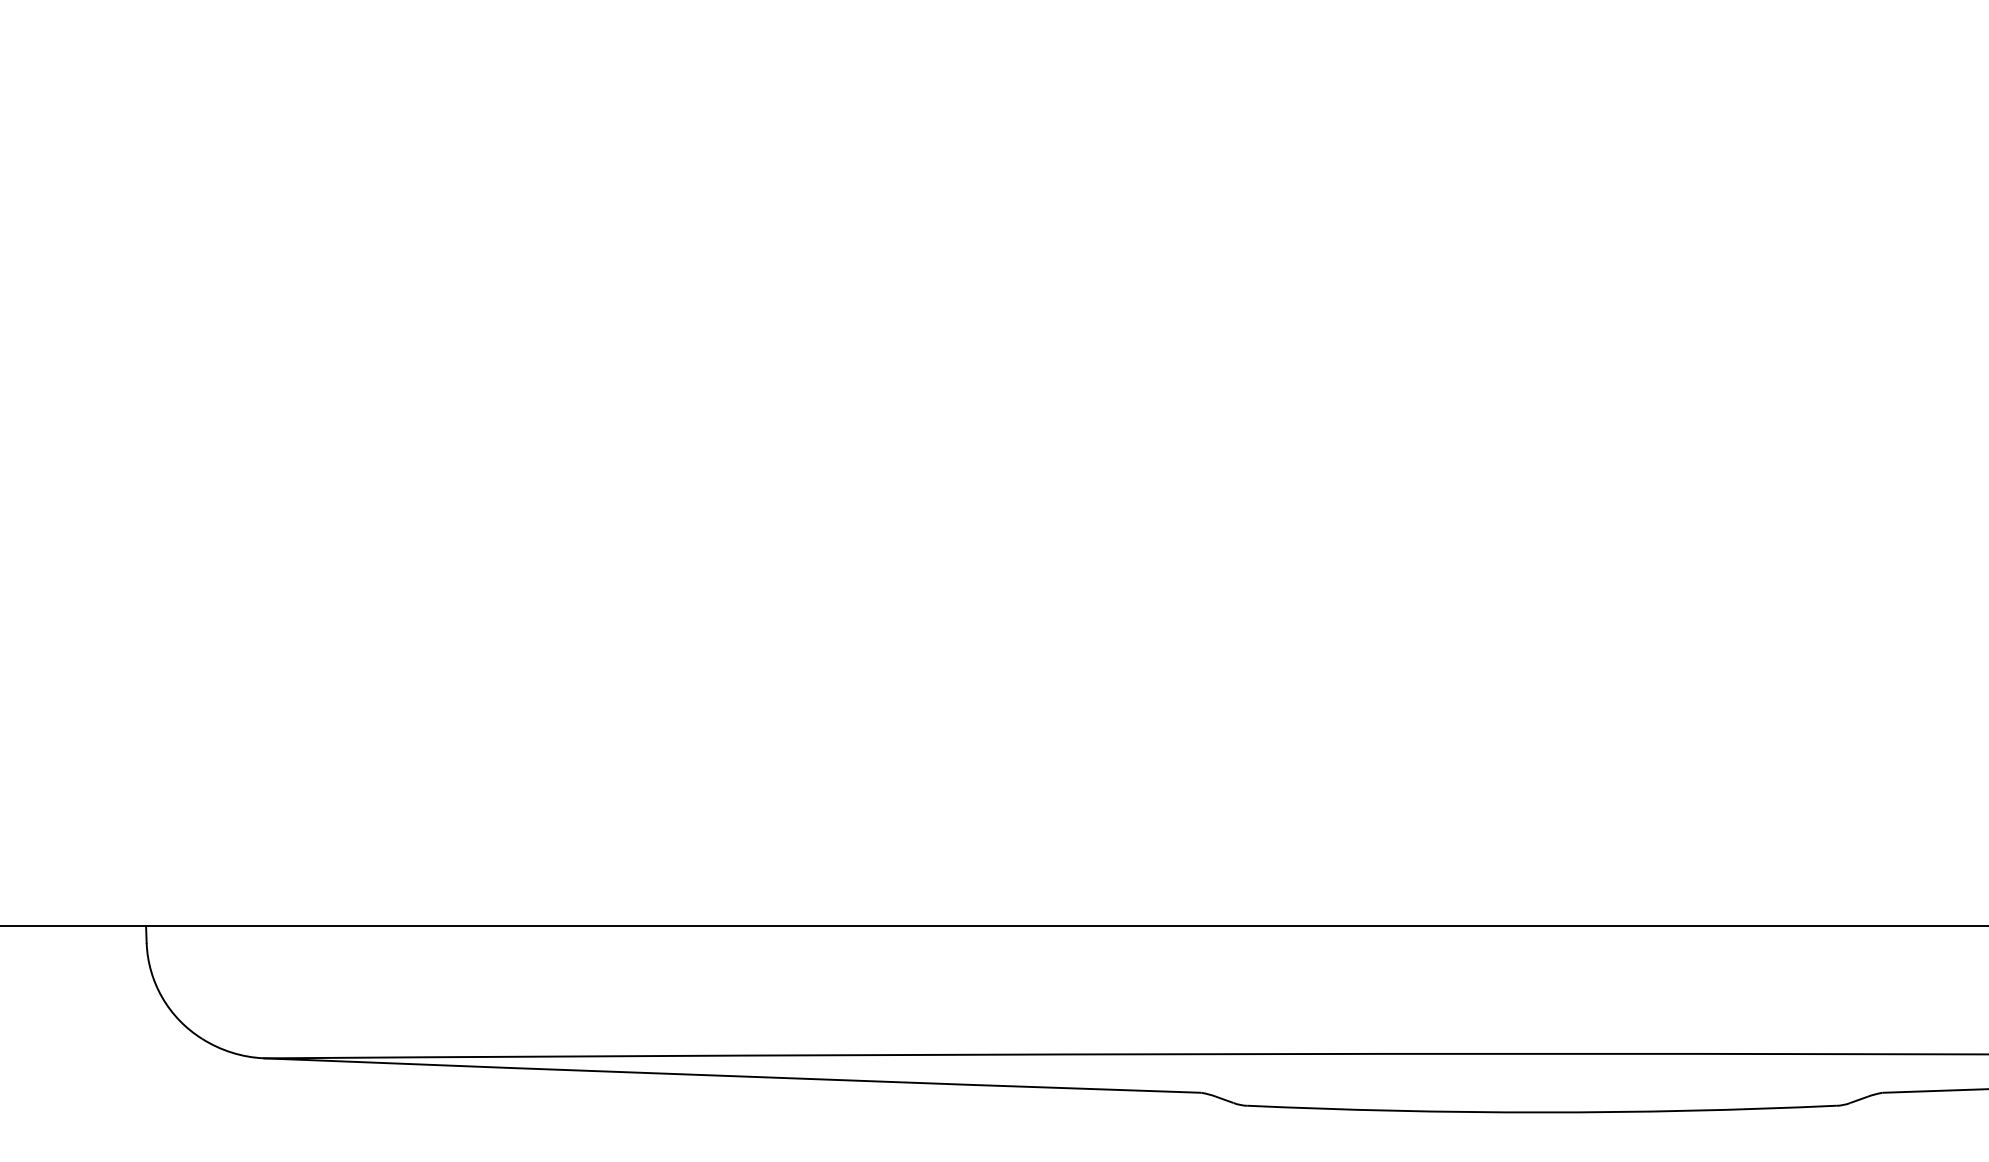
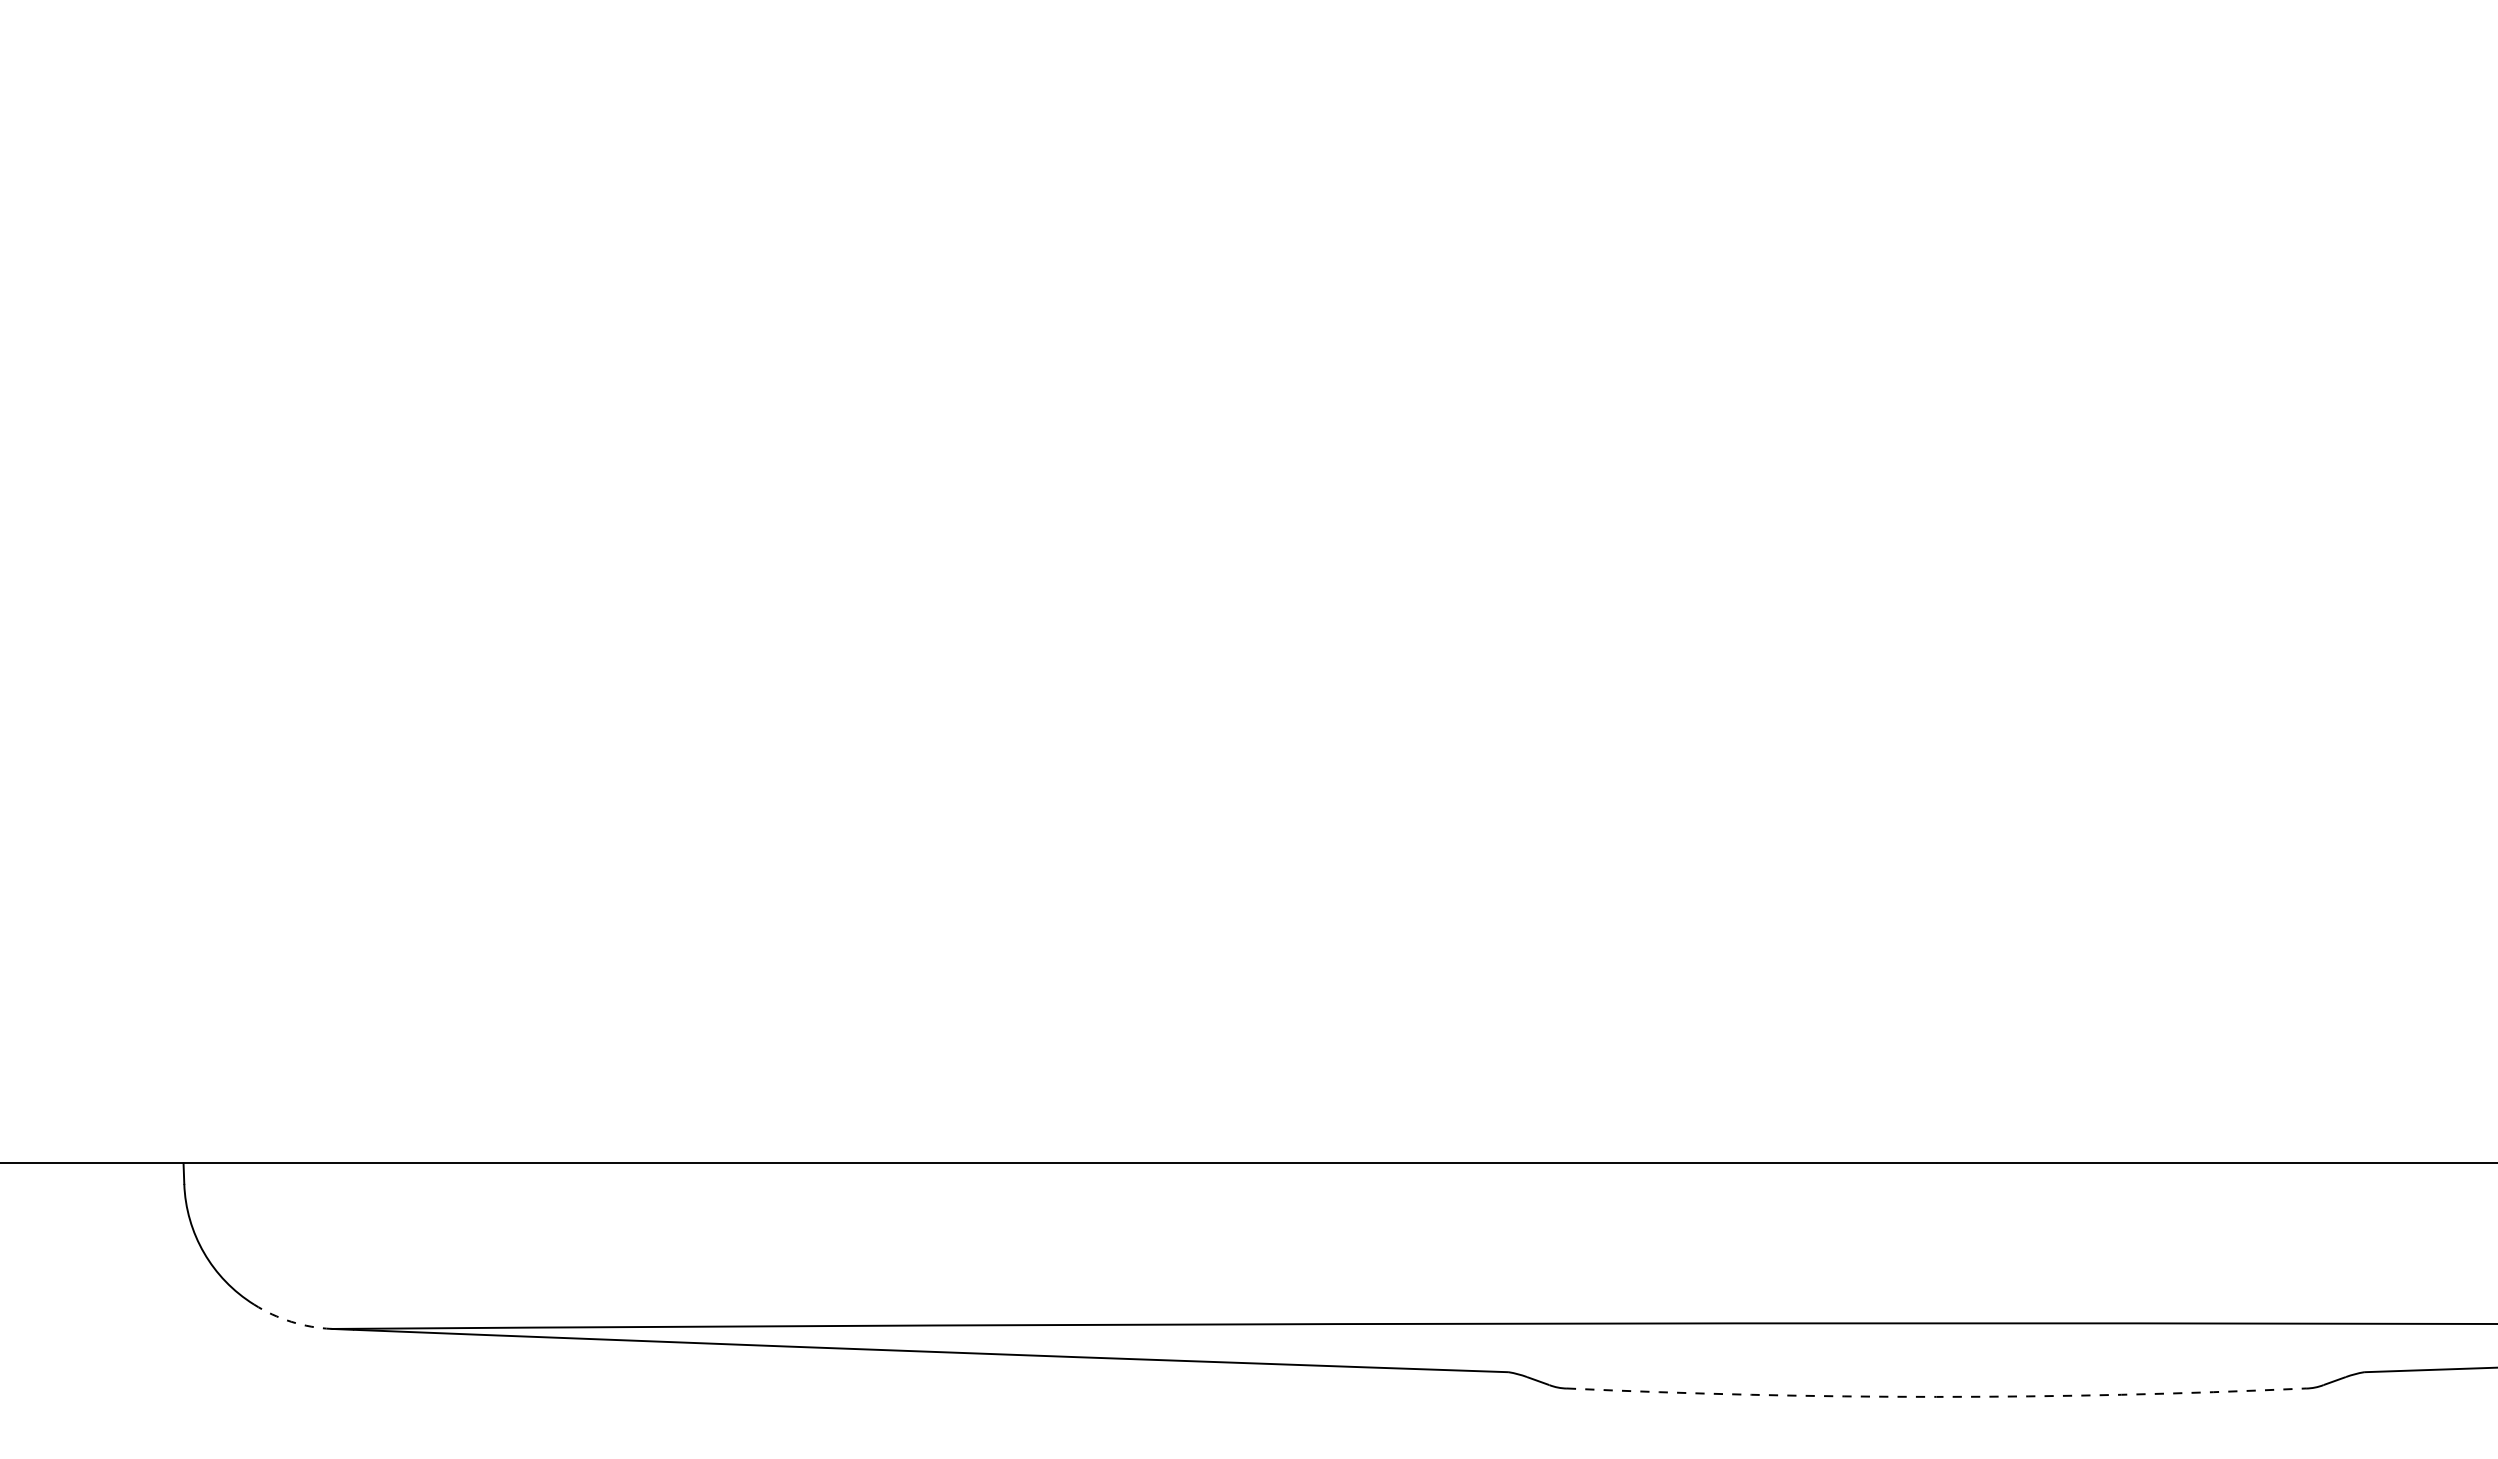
arc: (232, 1052) -> (291, 1321), solid -> dashed
arc: (1541, 1112) -> (1936, 1396), solid -> dashed

